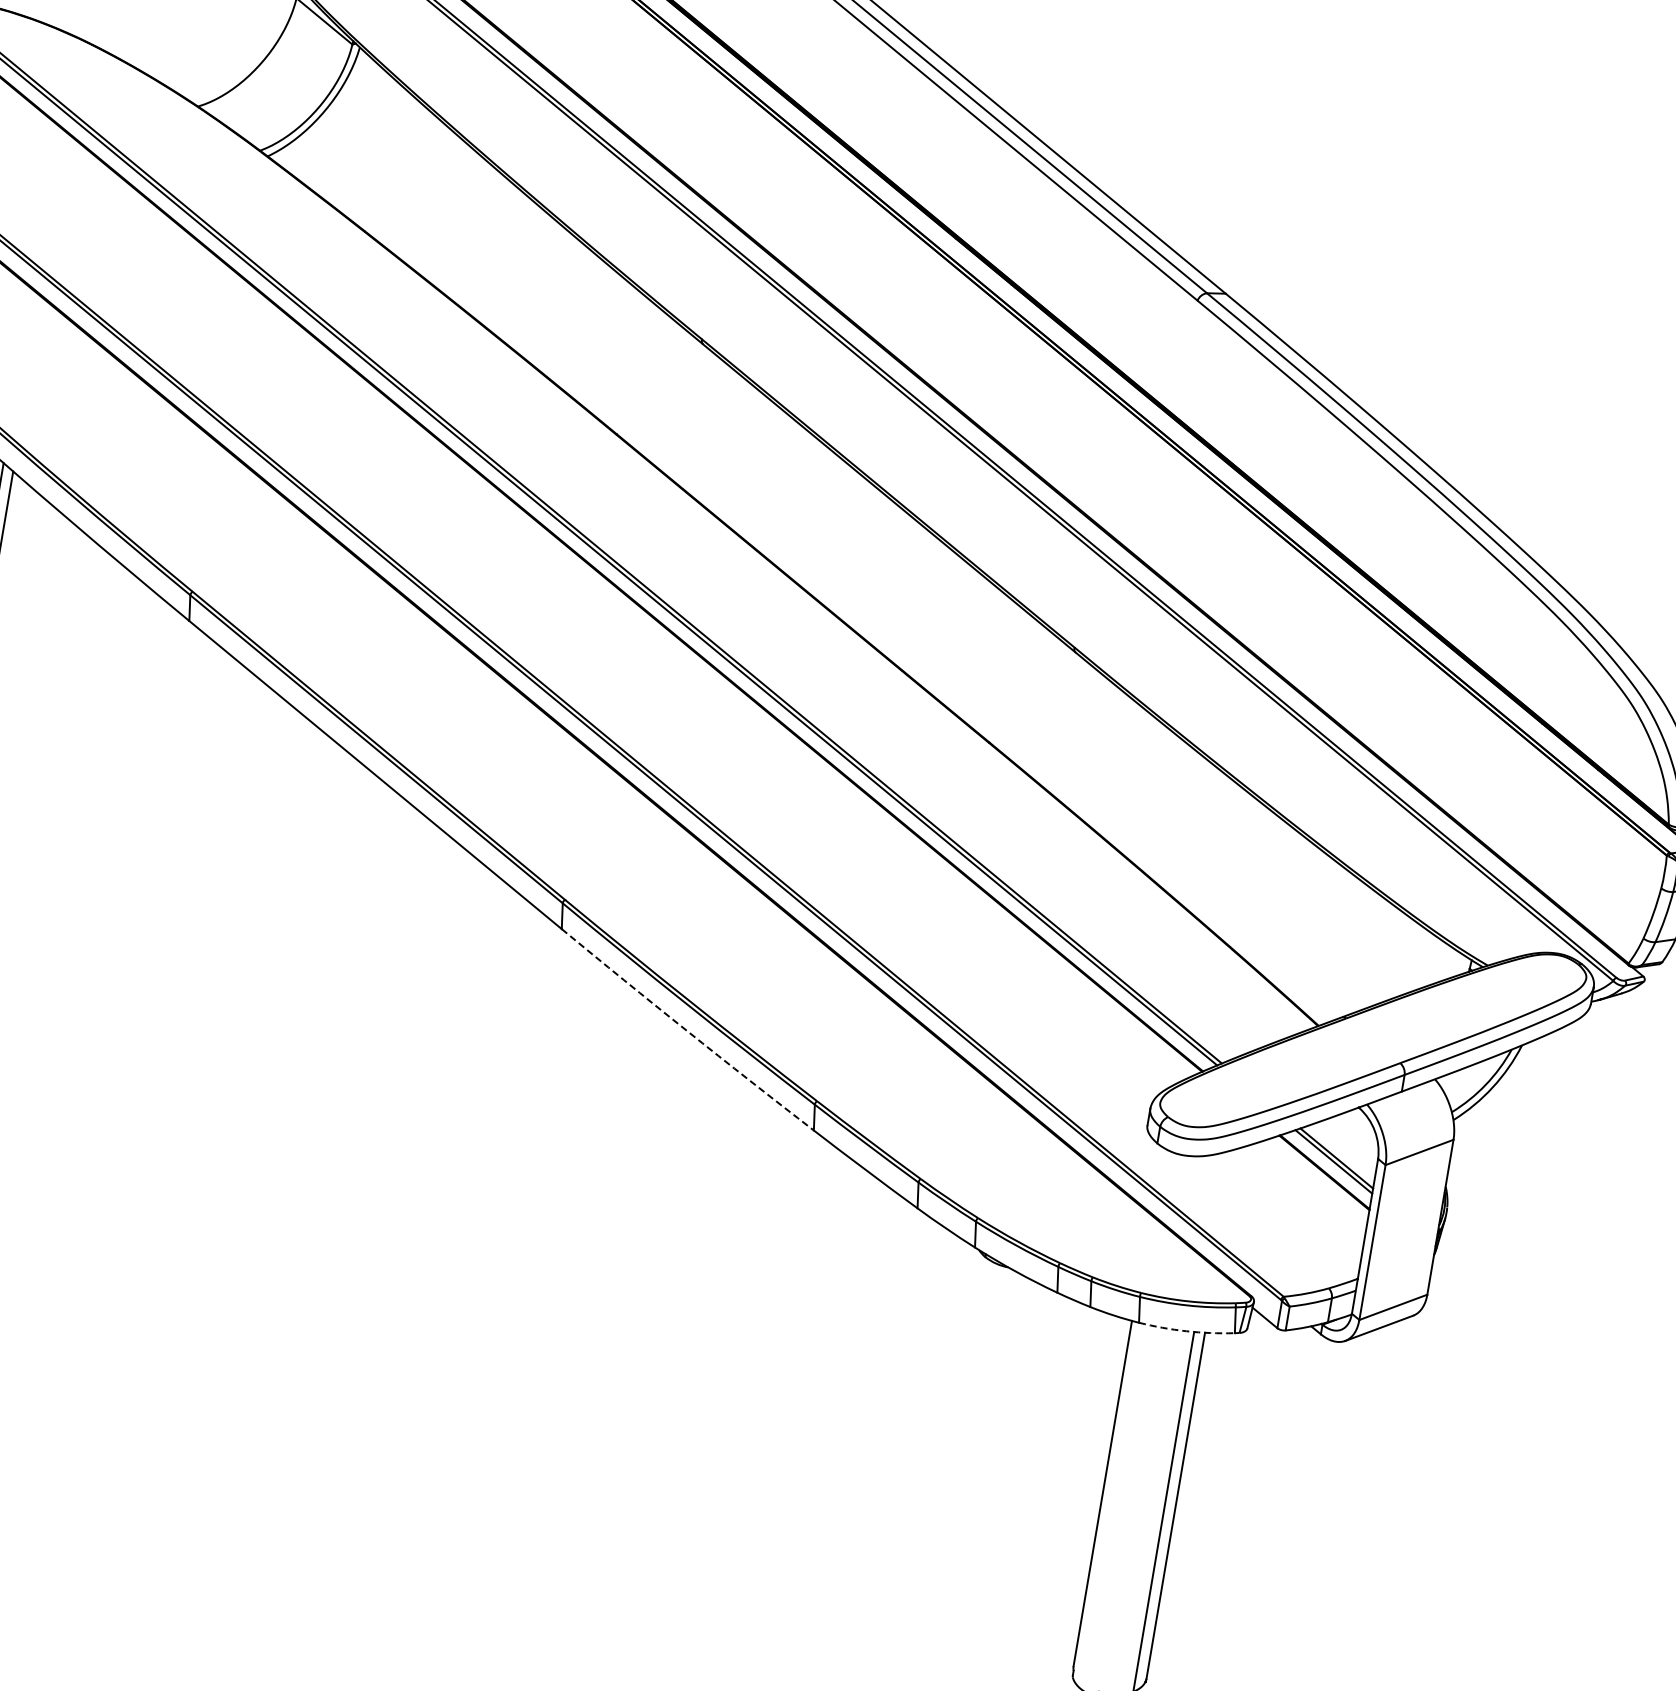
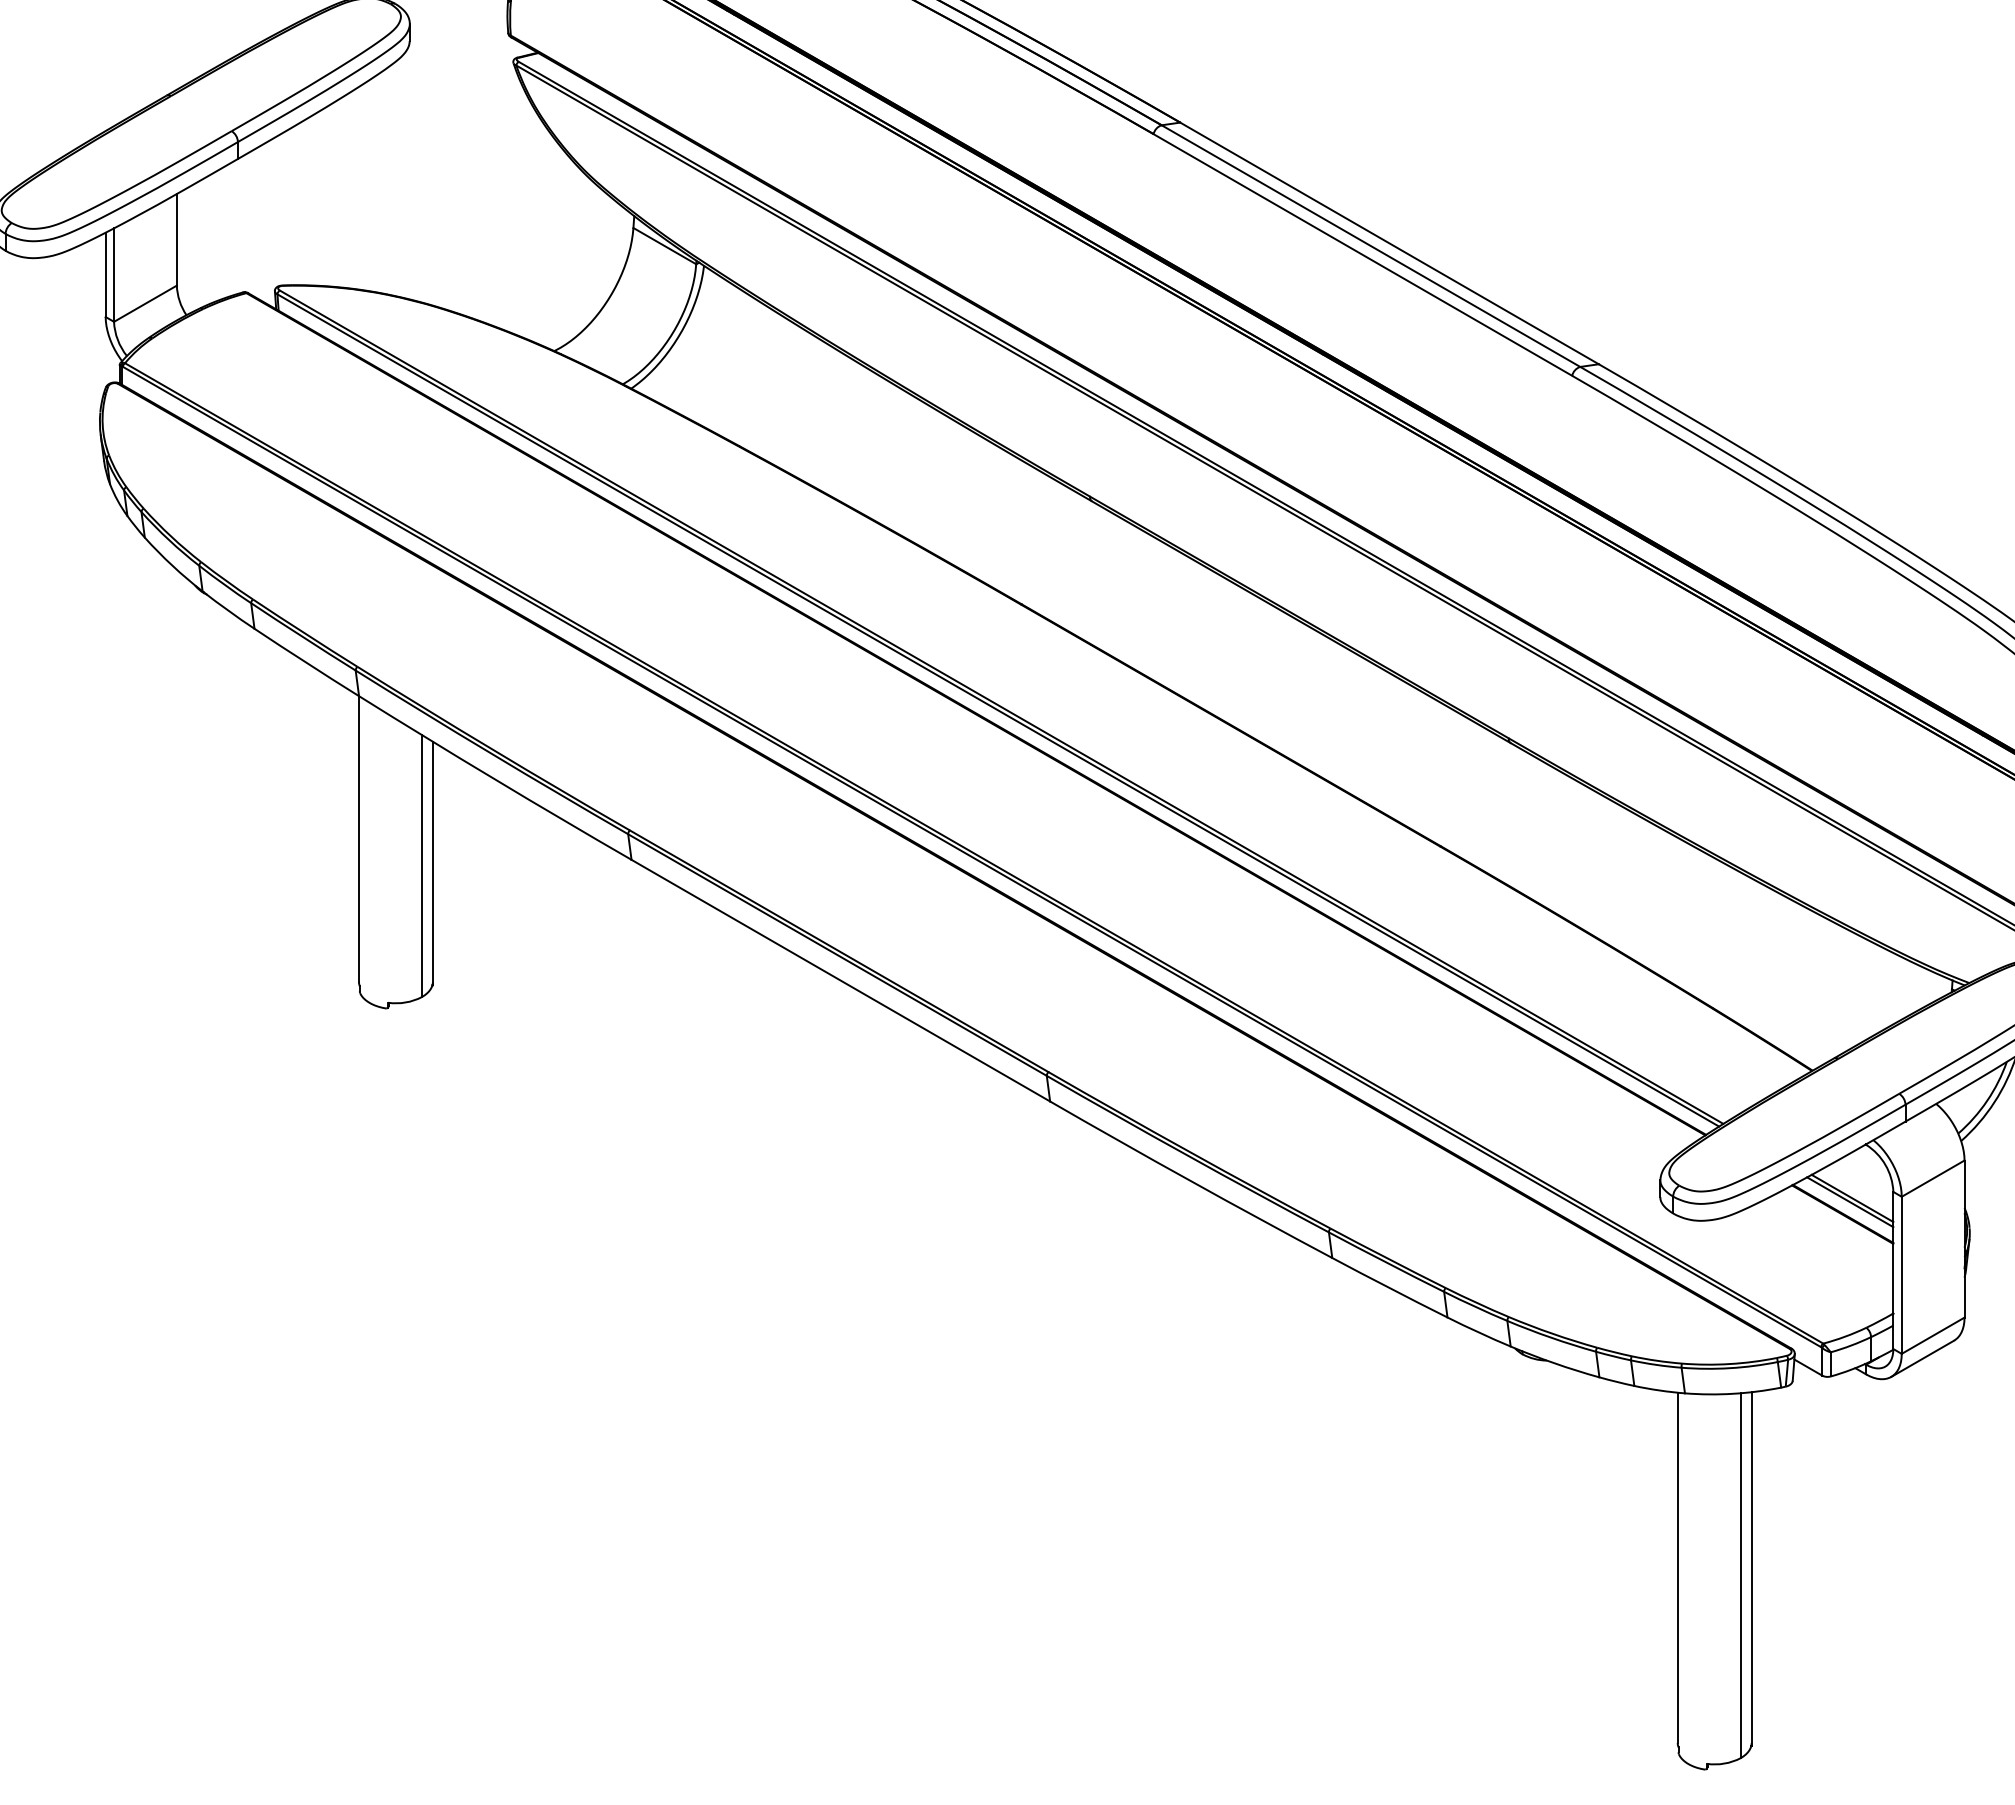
arc: (687, 1030) -> (1190, 1180), dashed -> solid
arc: (1186, 1331) -> (1733, 1393), dashed -> solid

